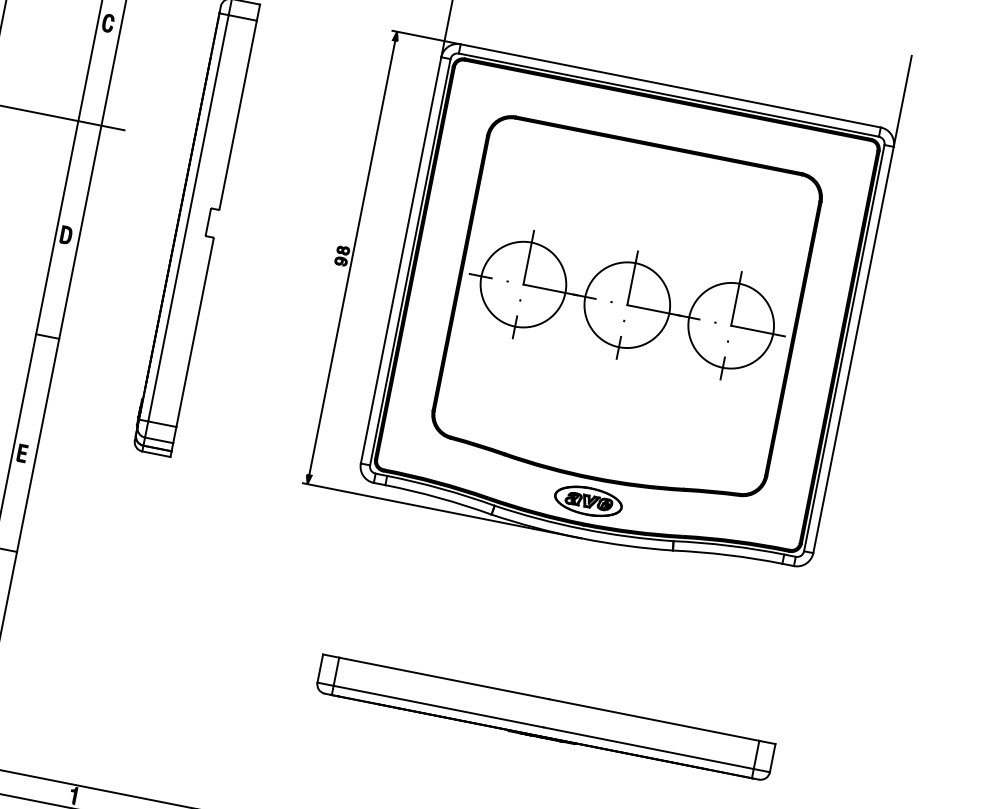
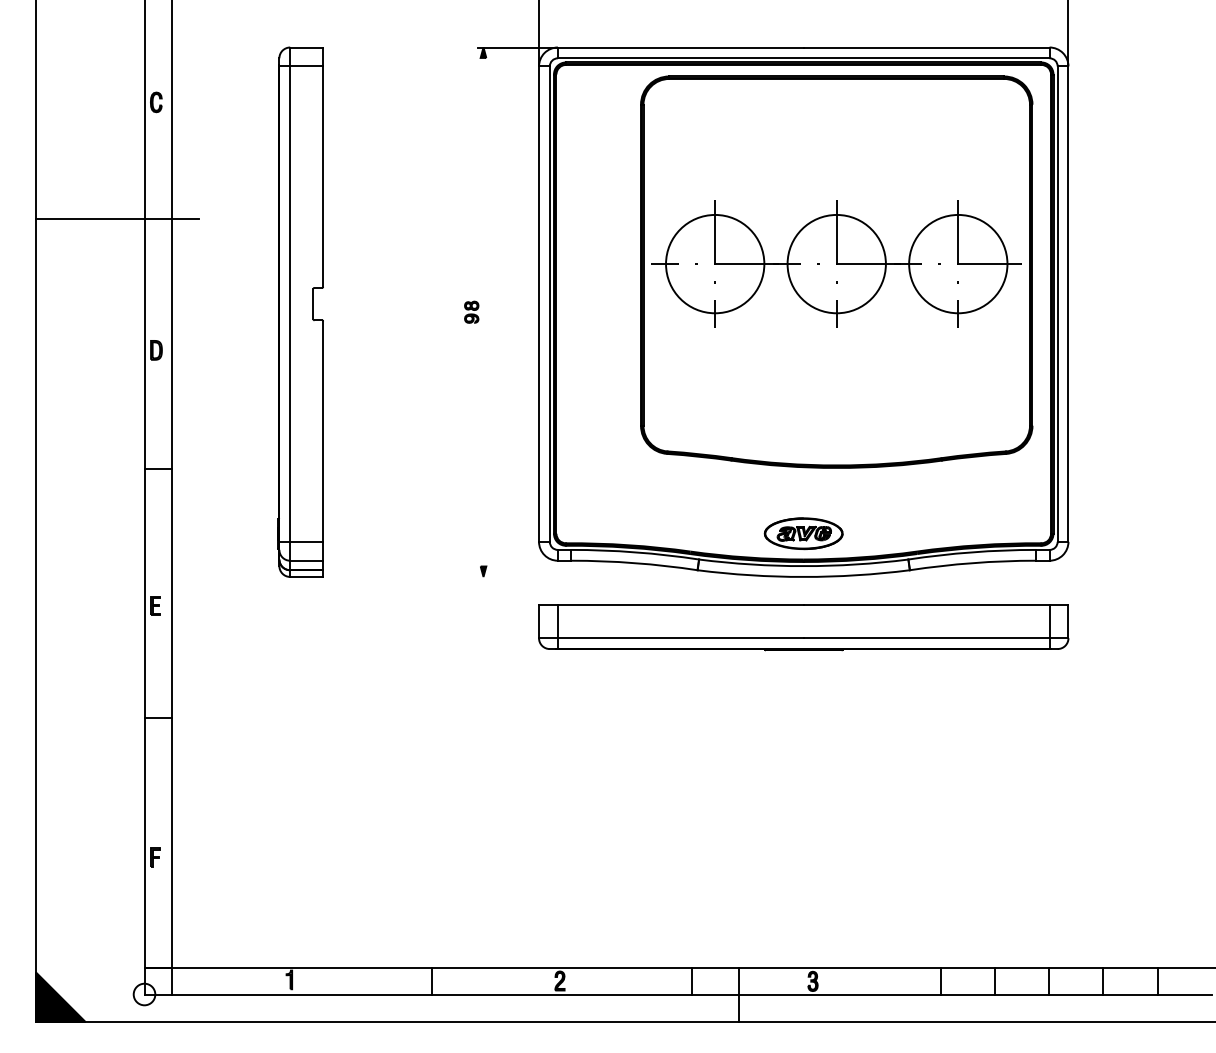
line: (352, 257) -> (483, 311), removed
part: (625, 311) -> (836, 271), moved
line: (441, 510) -> (640, 576), removed
part: (545, 718) -> (803, 627), moved

